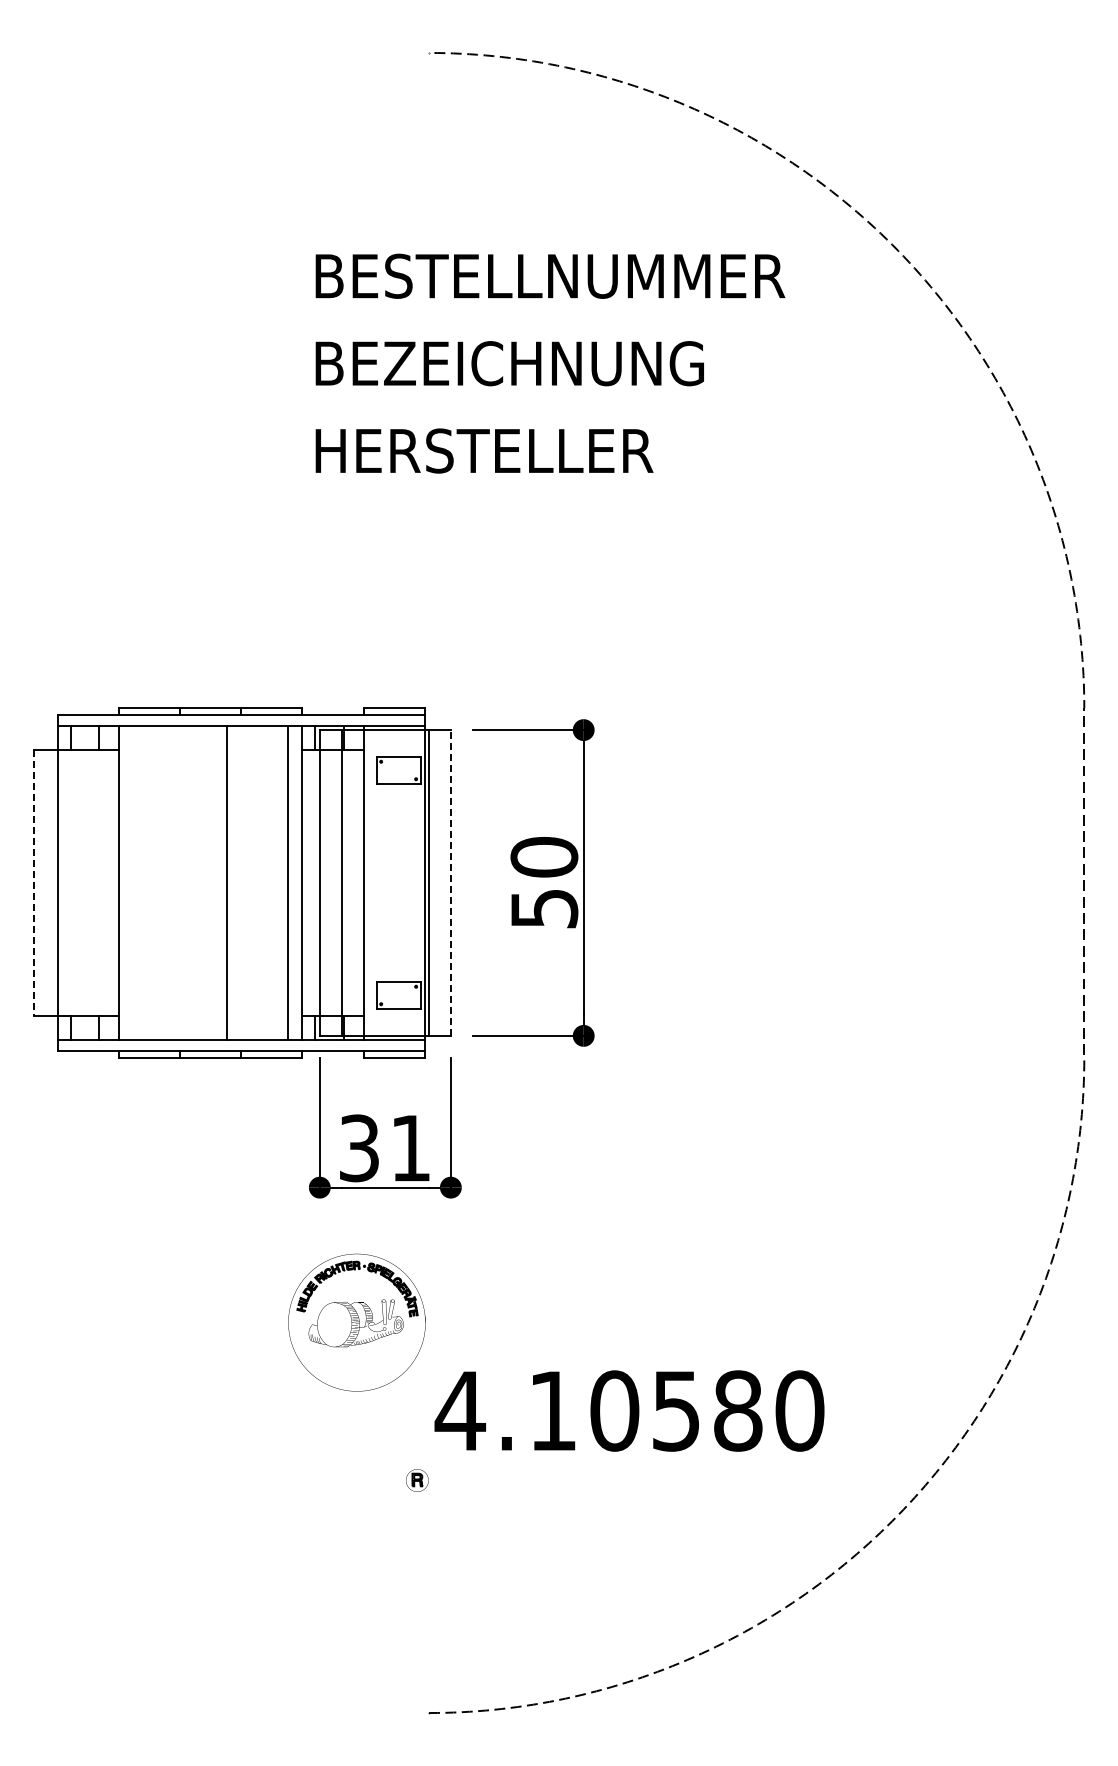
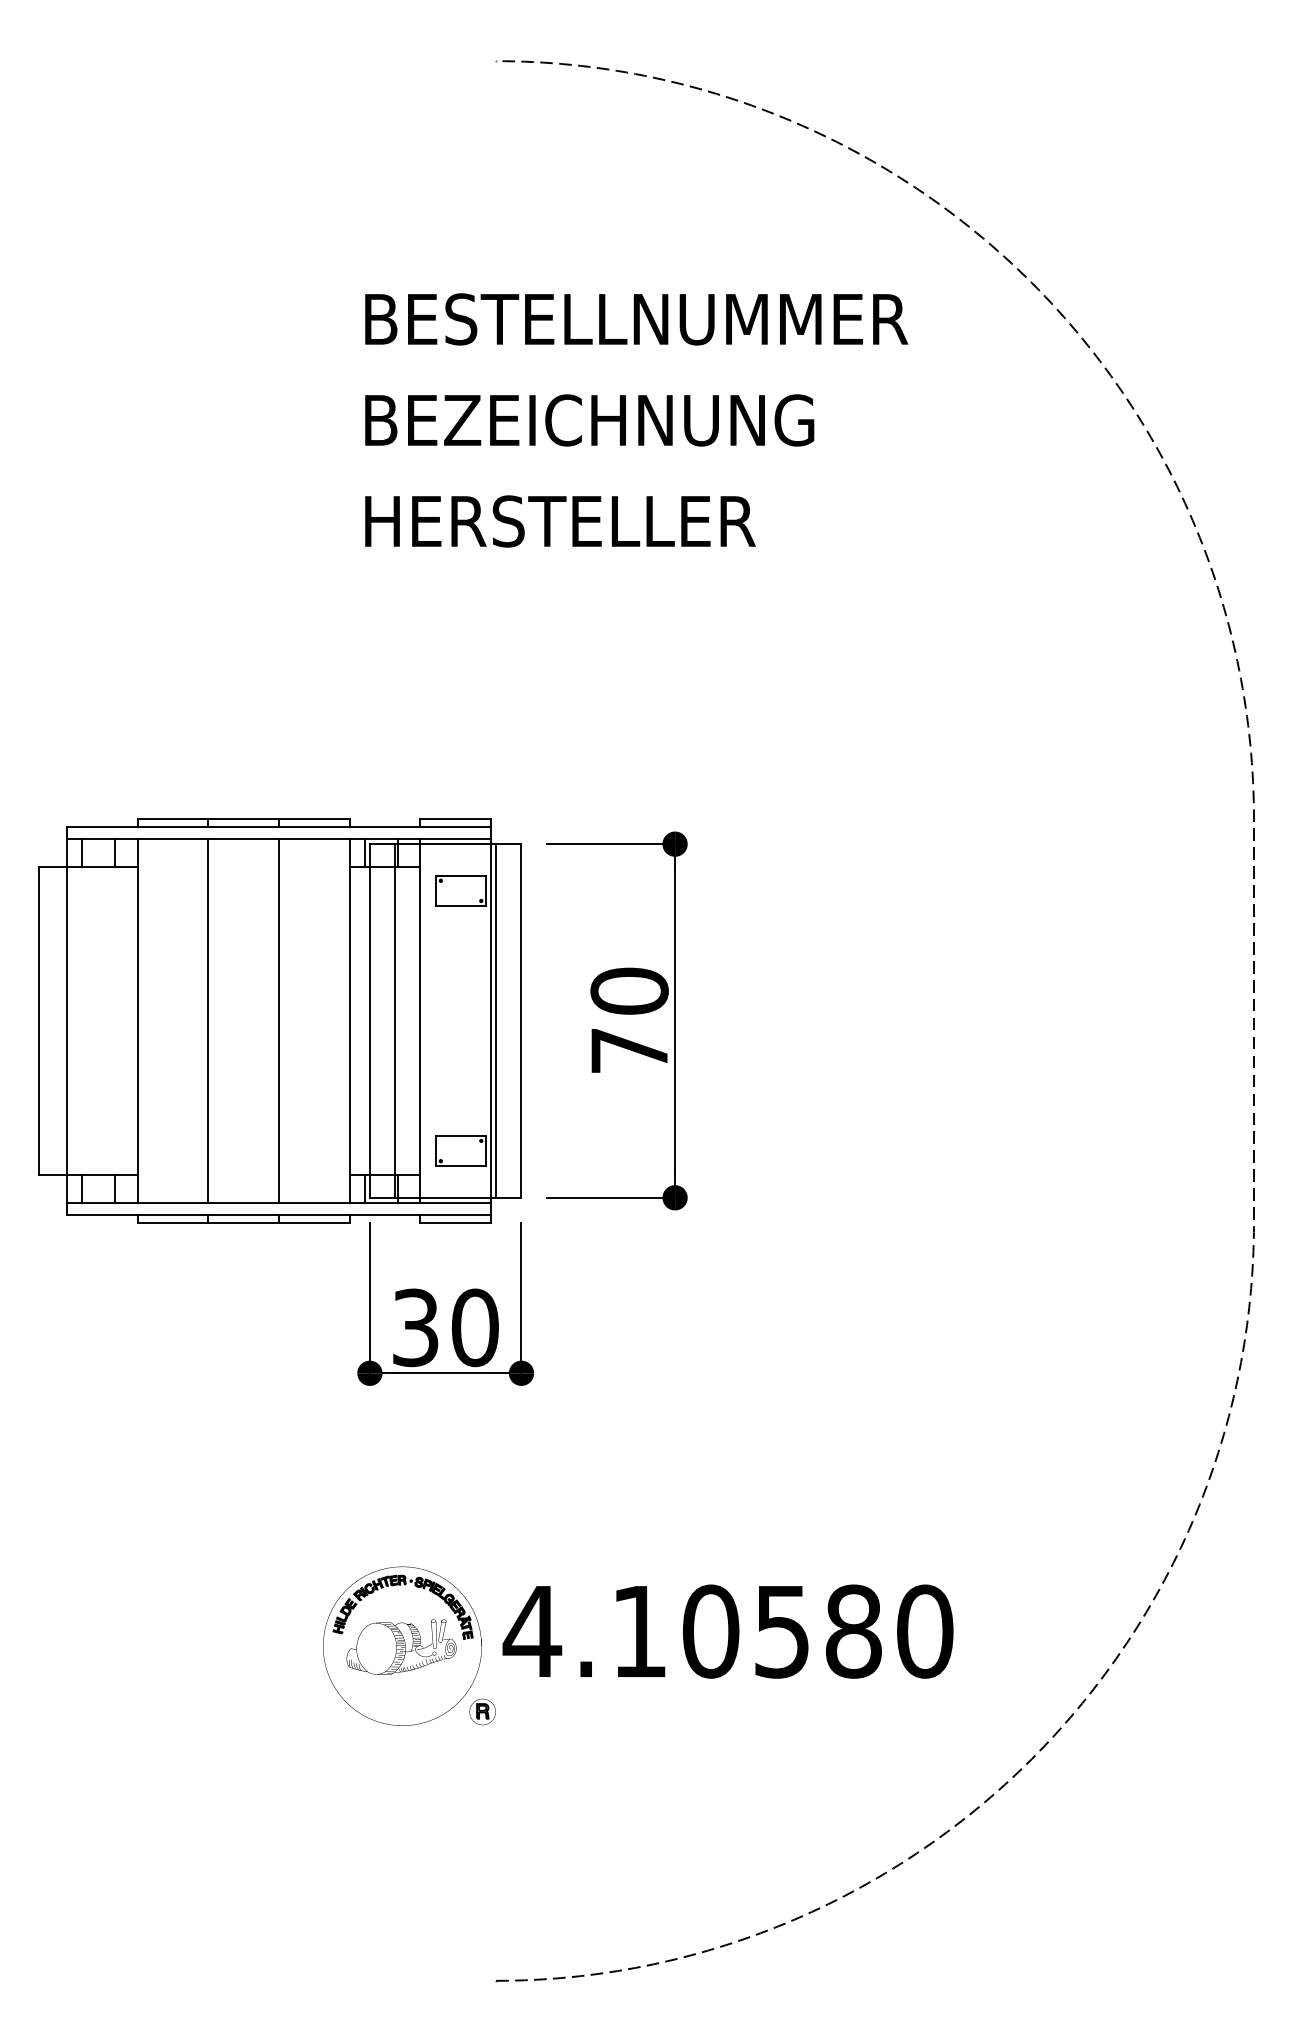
line: (227, 882) -> (208, 1020), moved
line: (288, 882) -> (279, 1020), moved
line: (450, 882) -> (521, 1020), dashed -> solid
line: (33, 883) -> (38, 1021), dashed -> solid
text: (544, 908) -> (629, 1050), 50 -> 70
text: (410, 1148) -> (474, 1328), 31 -> 30
part: (356, 1322) -> (401, 1646), moved

